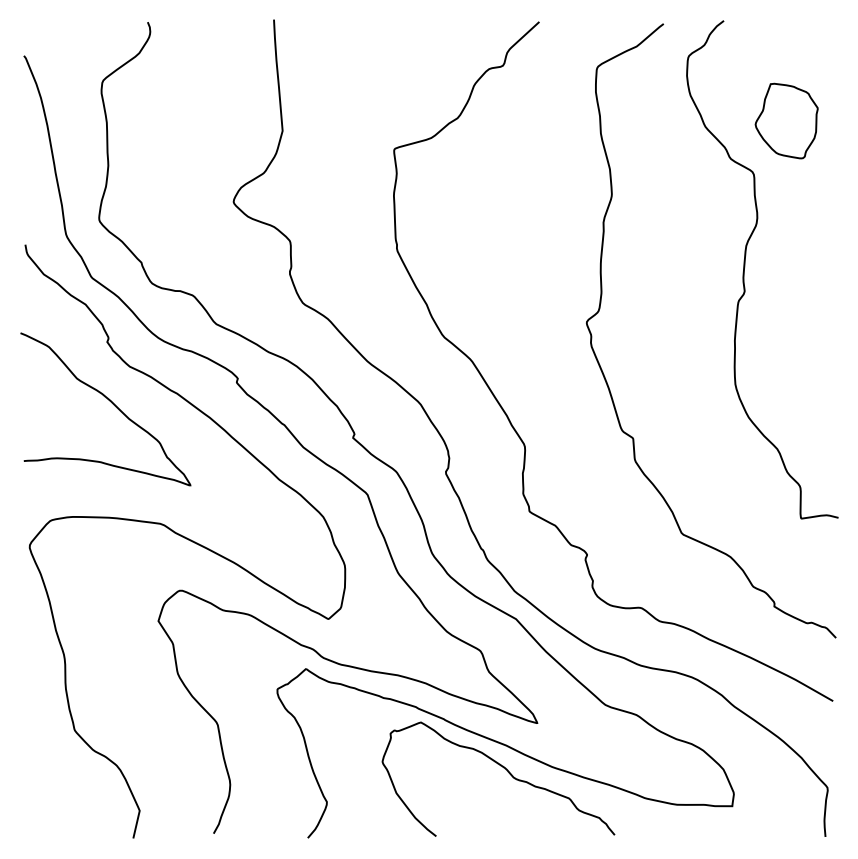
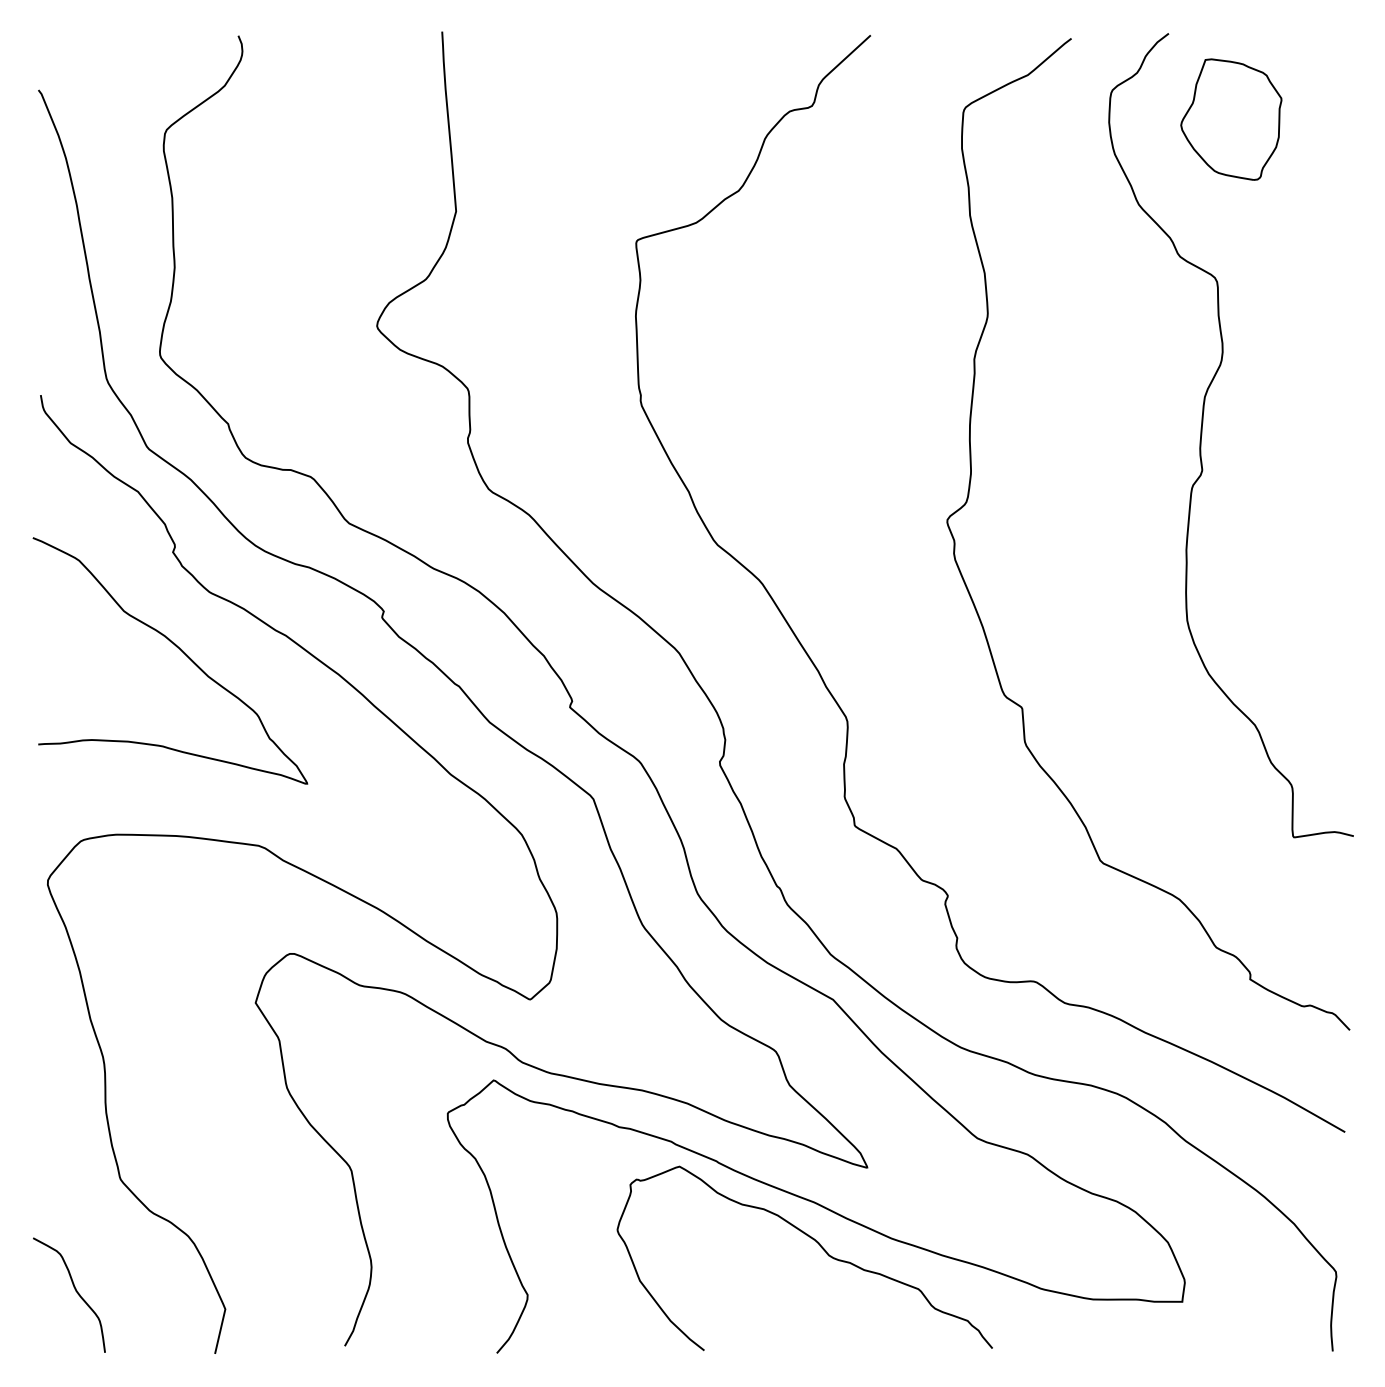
part: (786, 120) -> (1231, 118), moved
curve: (46, 799) -> (74, 1290), added

